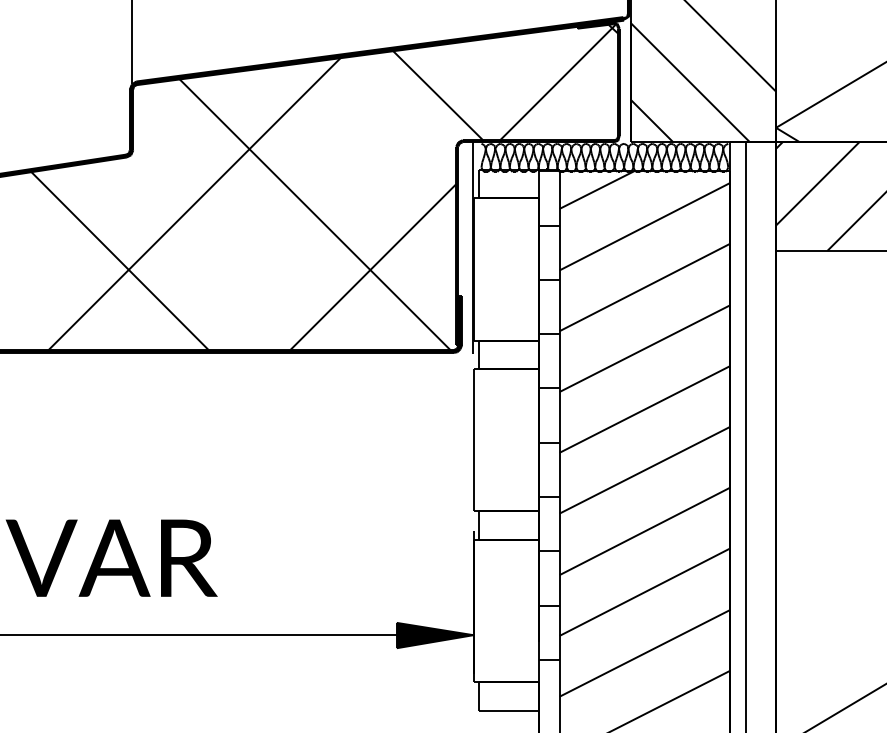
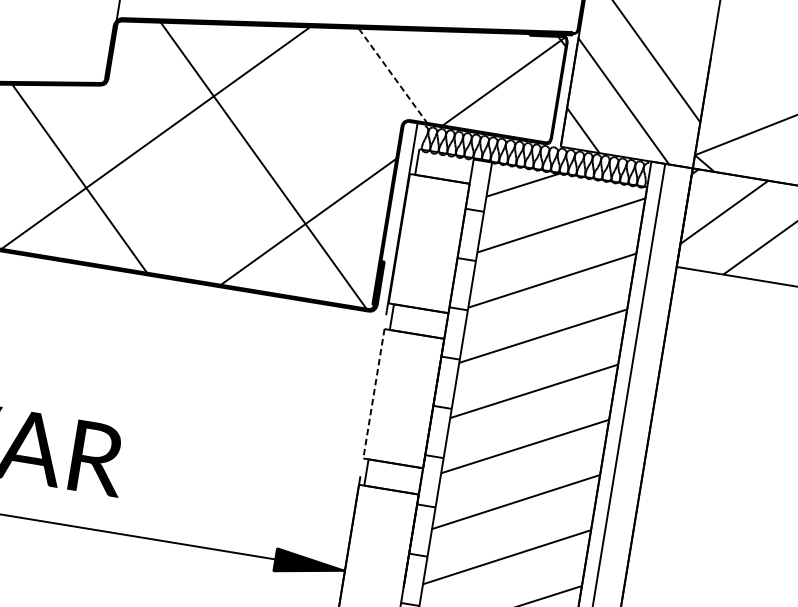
line: (438, 95) -> (393, 75), solid -> dashed
line: (473, 440) -> (373, 394), solid -> dashed

